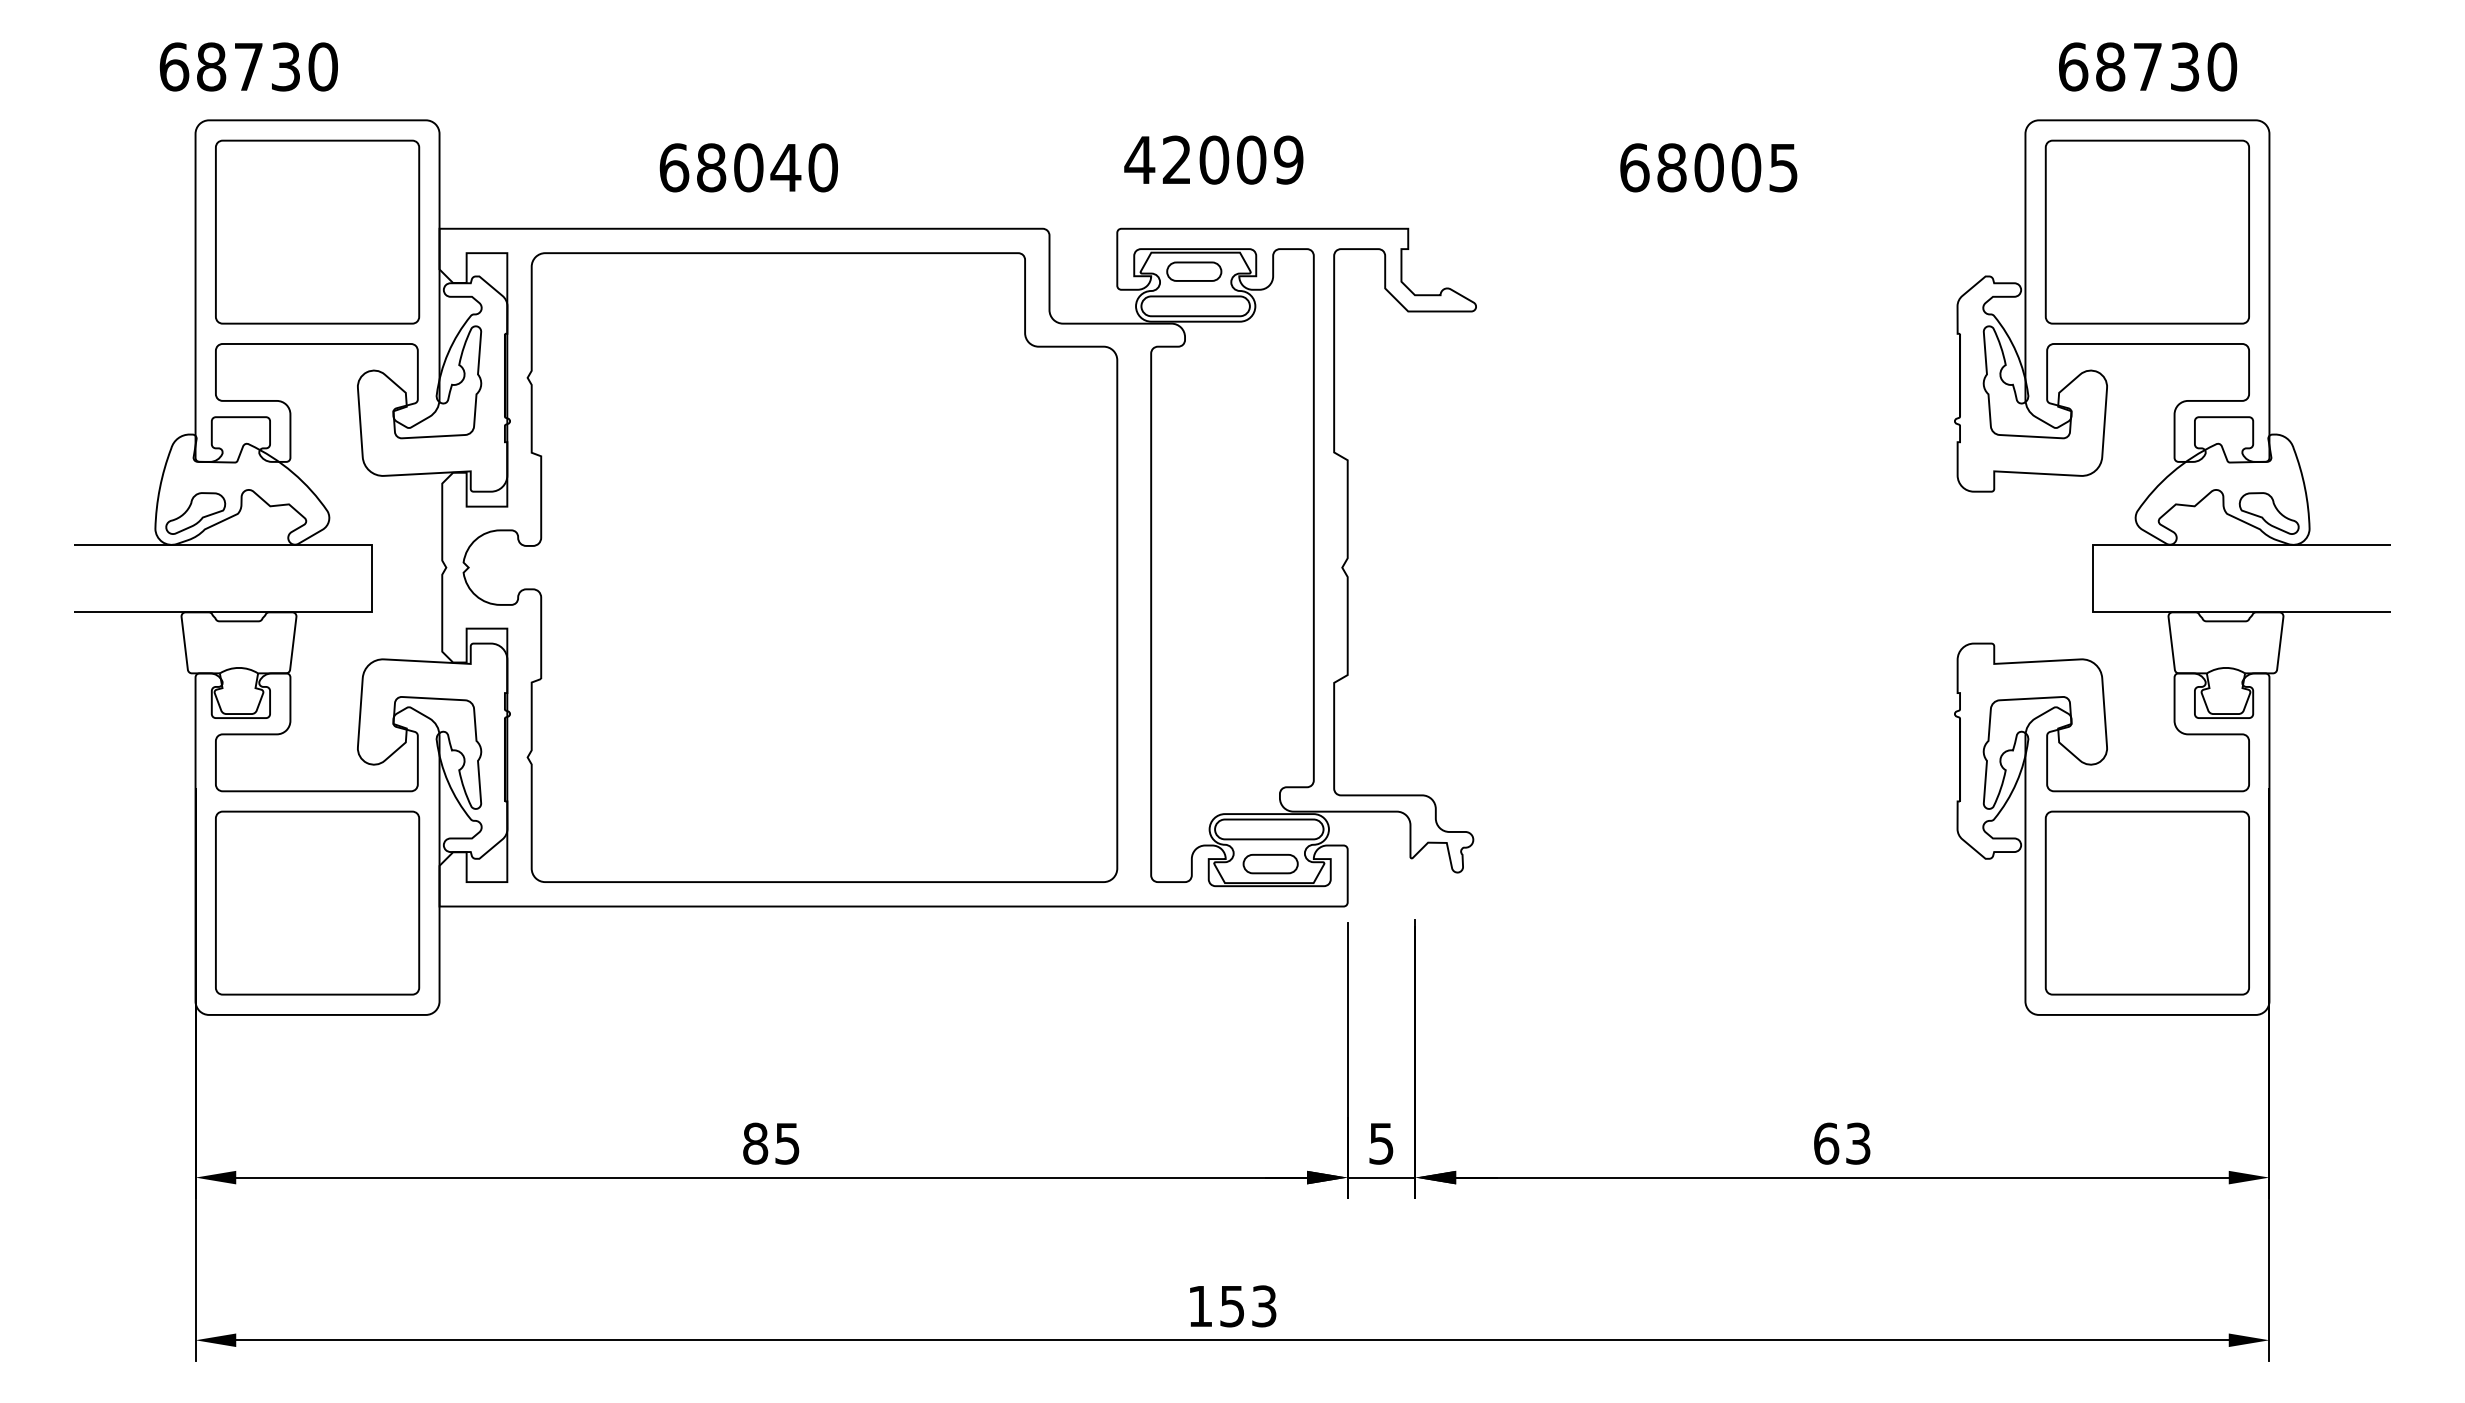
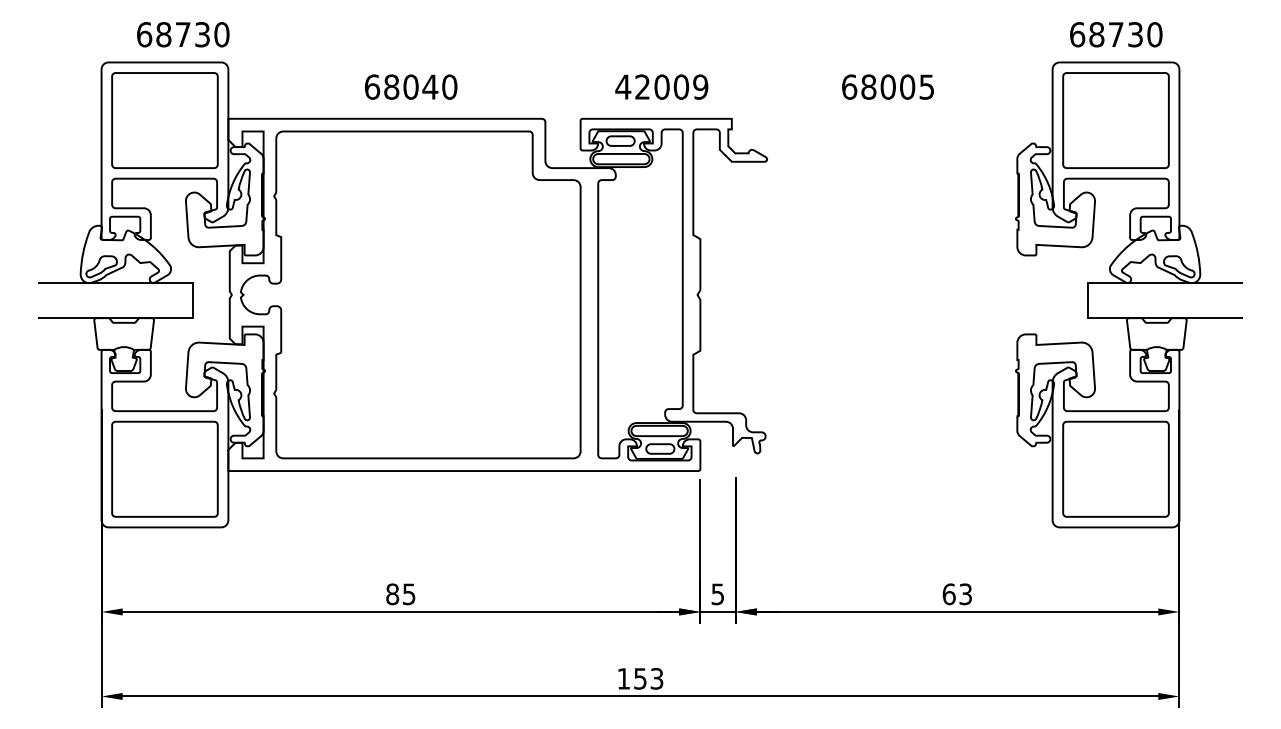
text: (249, 66) -> (183, 34), moved
text: (1213, 158) -> (661, 86), moved
text: (749, 166) -> (411, 86), moved

